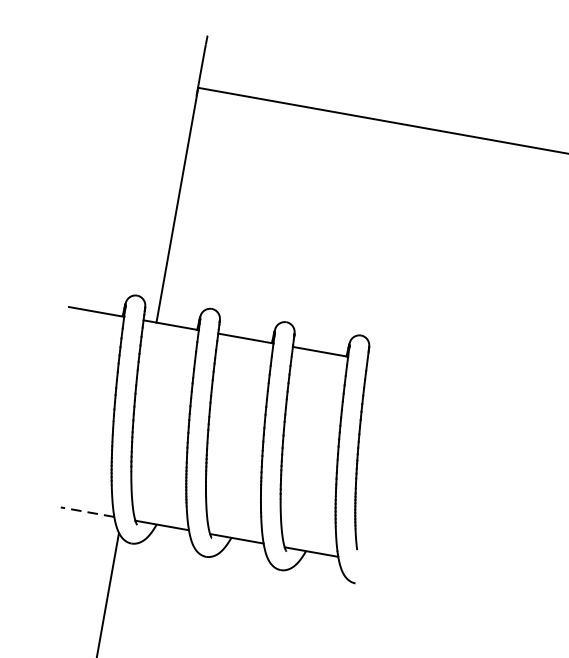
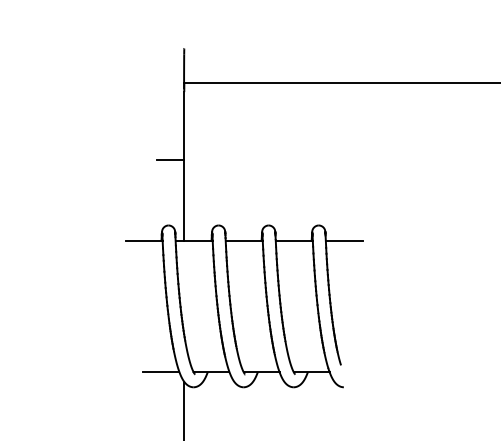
line: (157, 197) -> (170, 159), added
line: (393, 364) -> (343, 240), added
line: (87, 512) -> (161, 372), dashed -> solid

